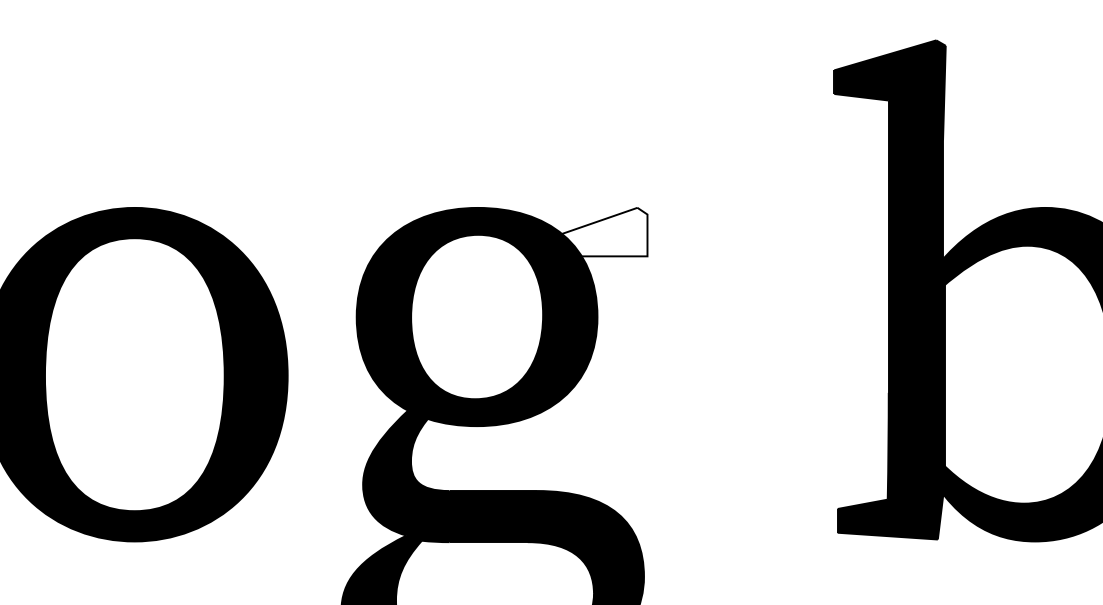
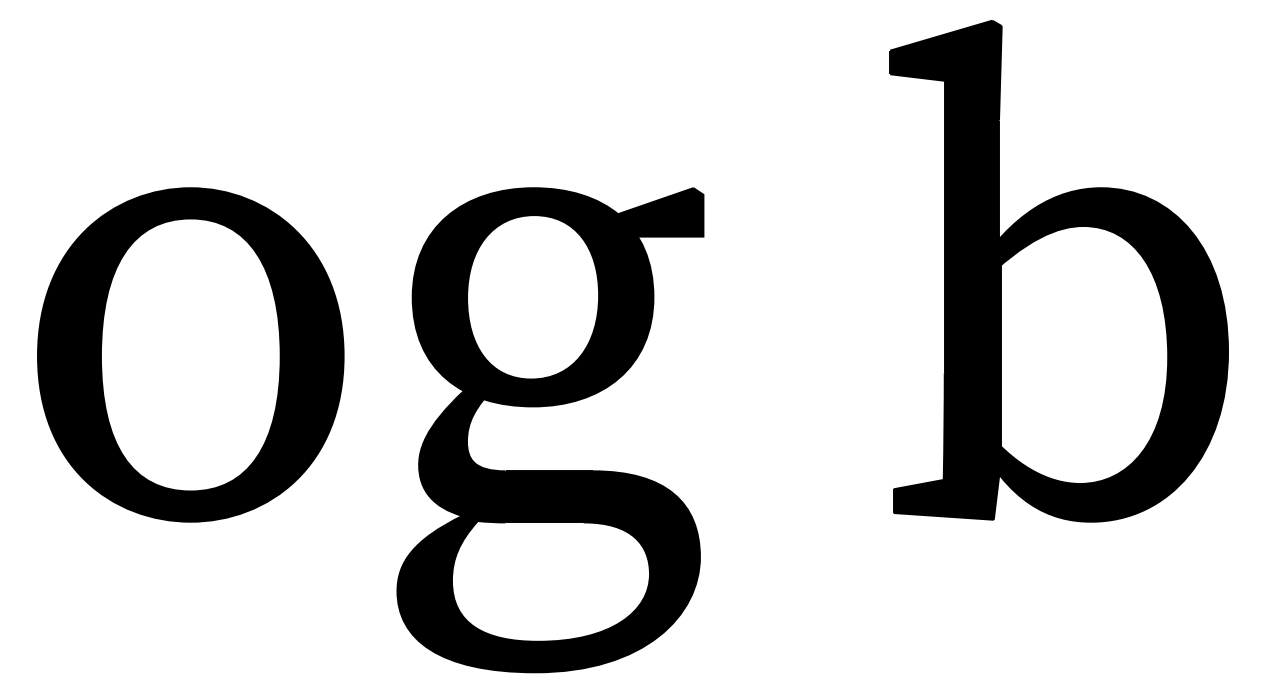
fill: (598, 232) -> (654, 212), added

